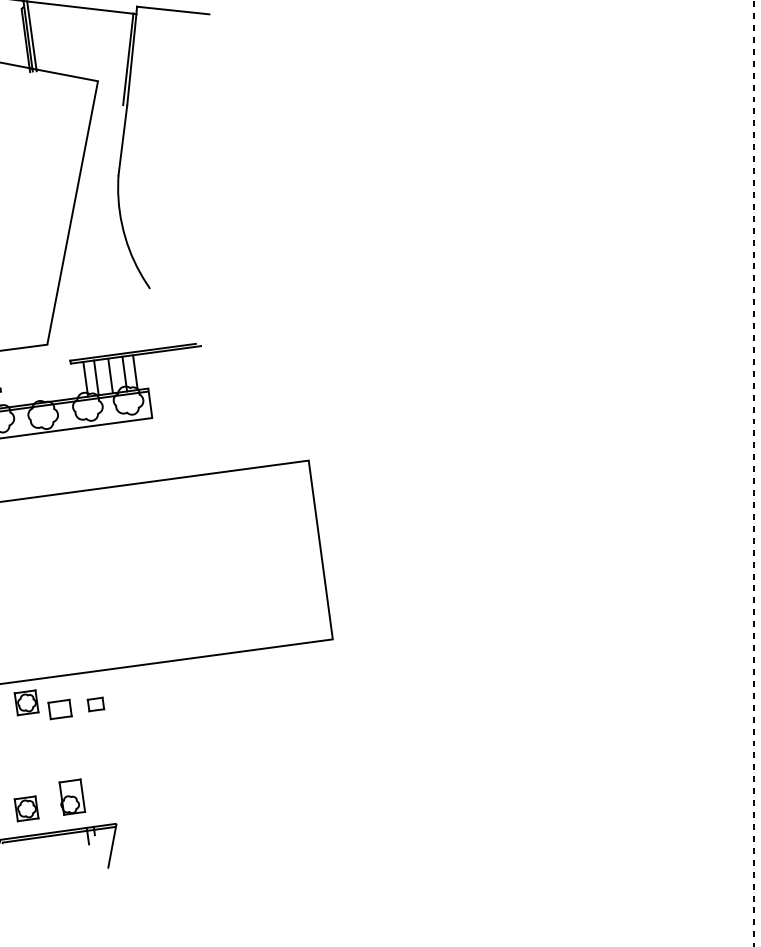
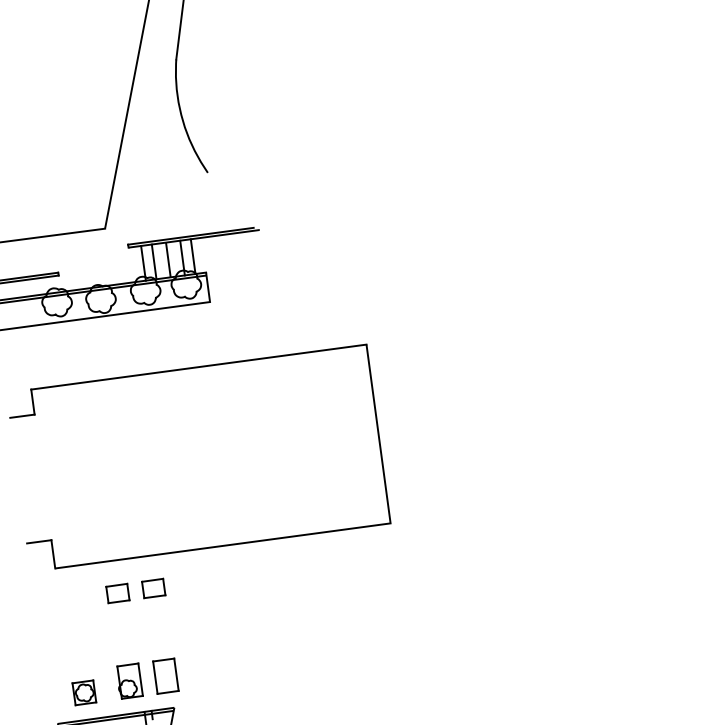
part: (26, 702) -> (84, 586), removed
part: (95, 704) -> (153, 588), size x1.43
part: (107, 791) -> (165, 675), added

